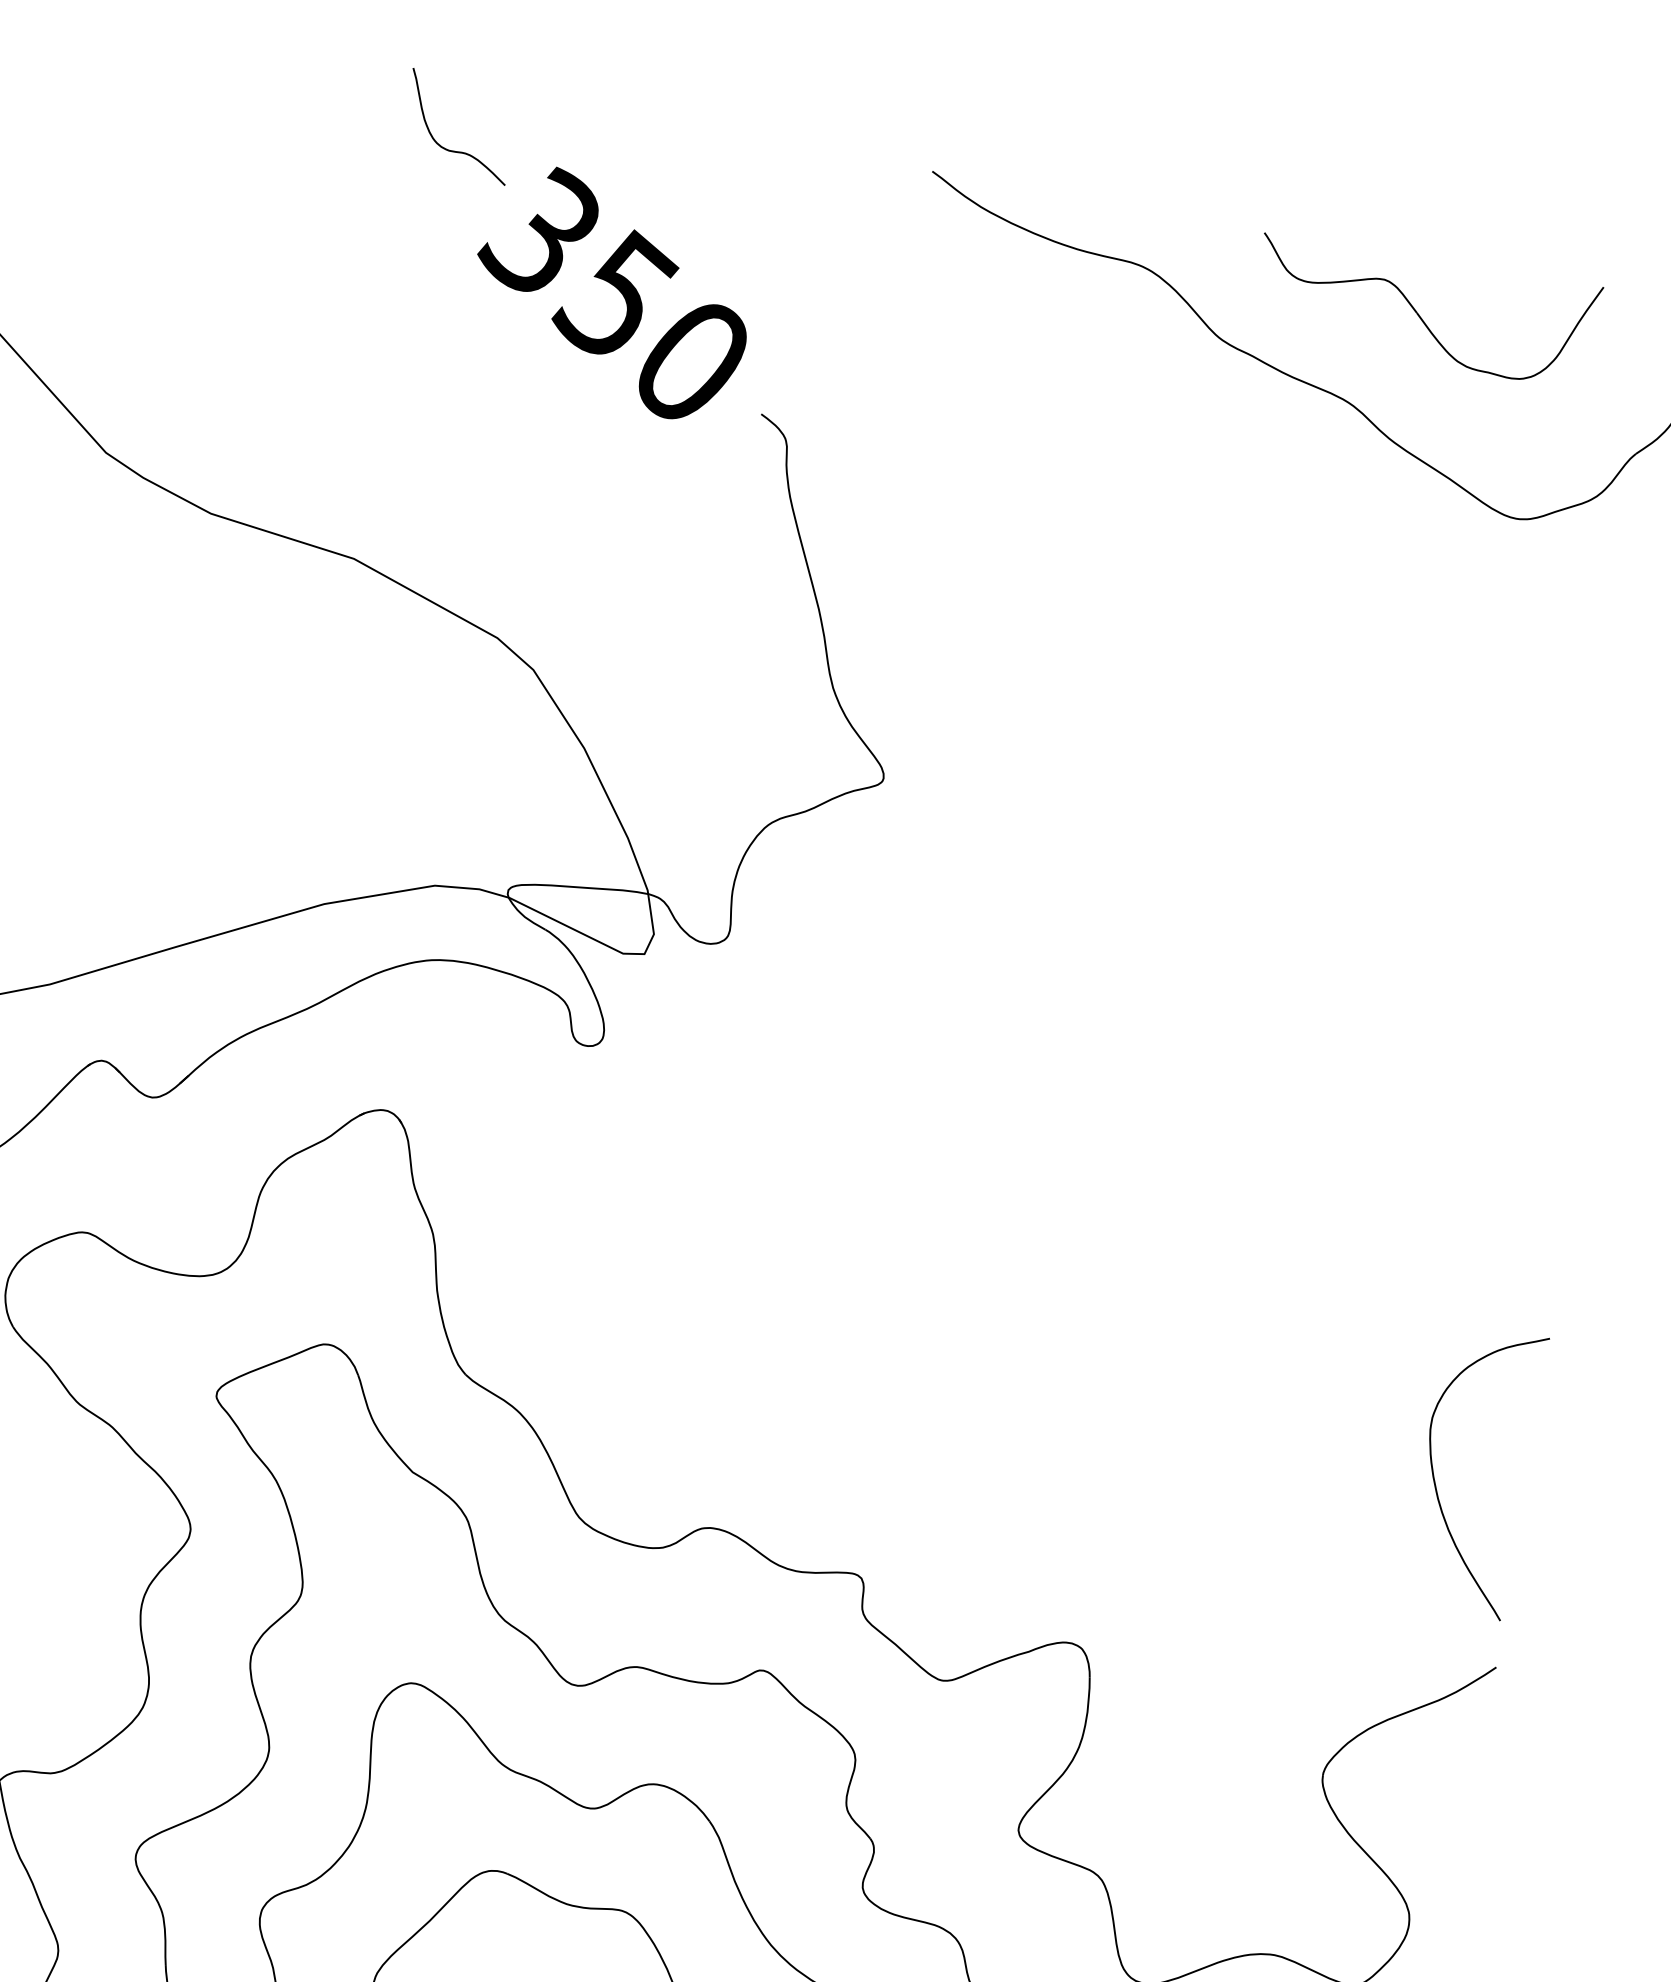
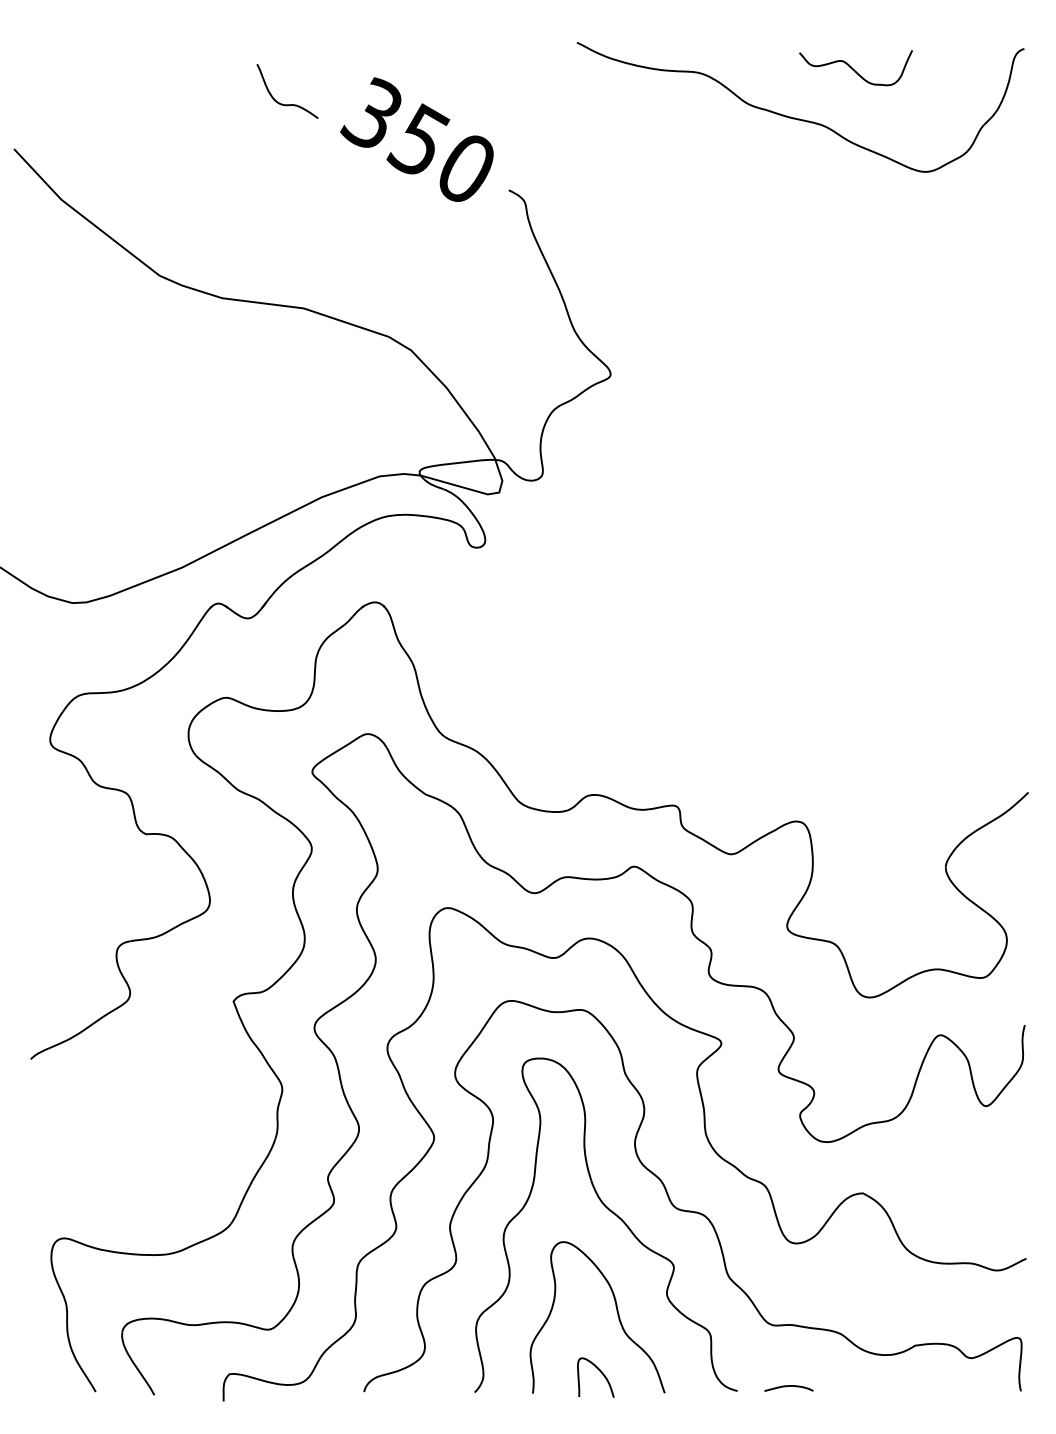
curve: (445, 146) -> (282, 103), moved
part: (1424, 307) -> (855, 67), size x0.6
curve: (1435, 1474) -> (976, 694), removed

